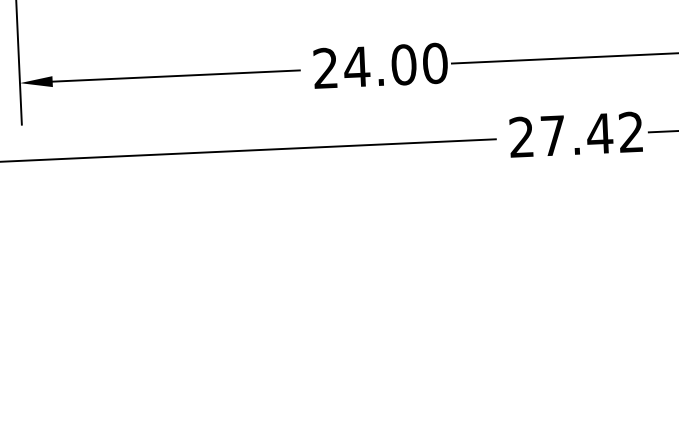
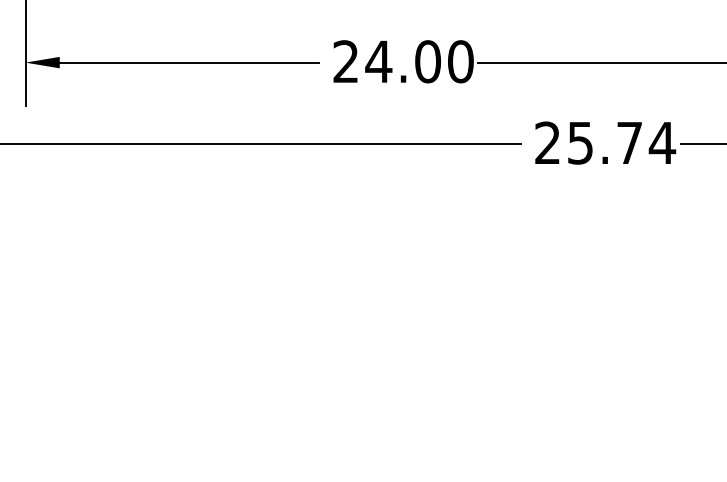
text: (593, 133) -> (622, 142), 27.42 -> 25.74

